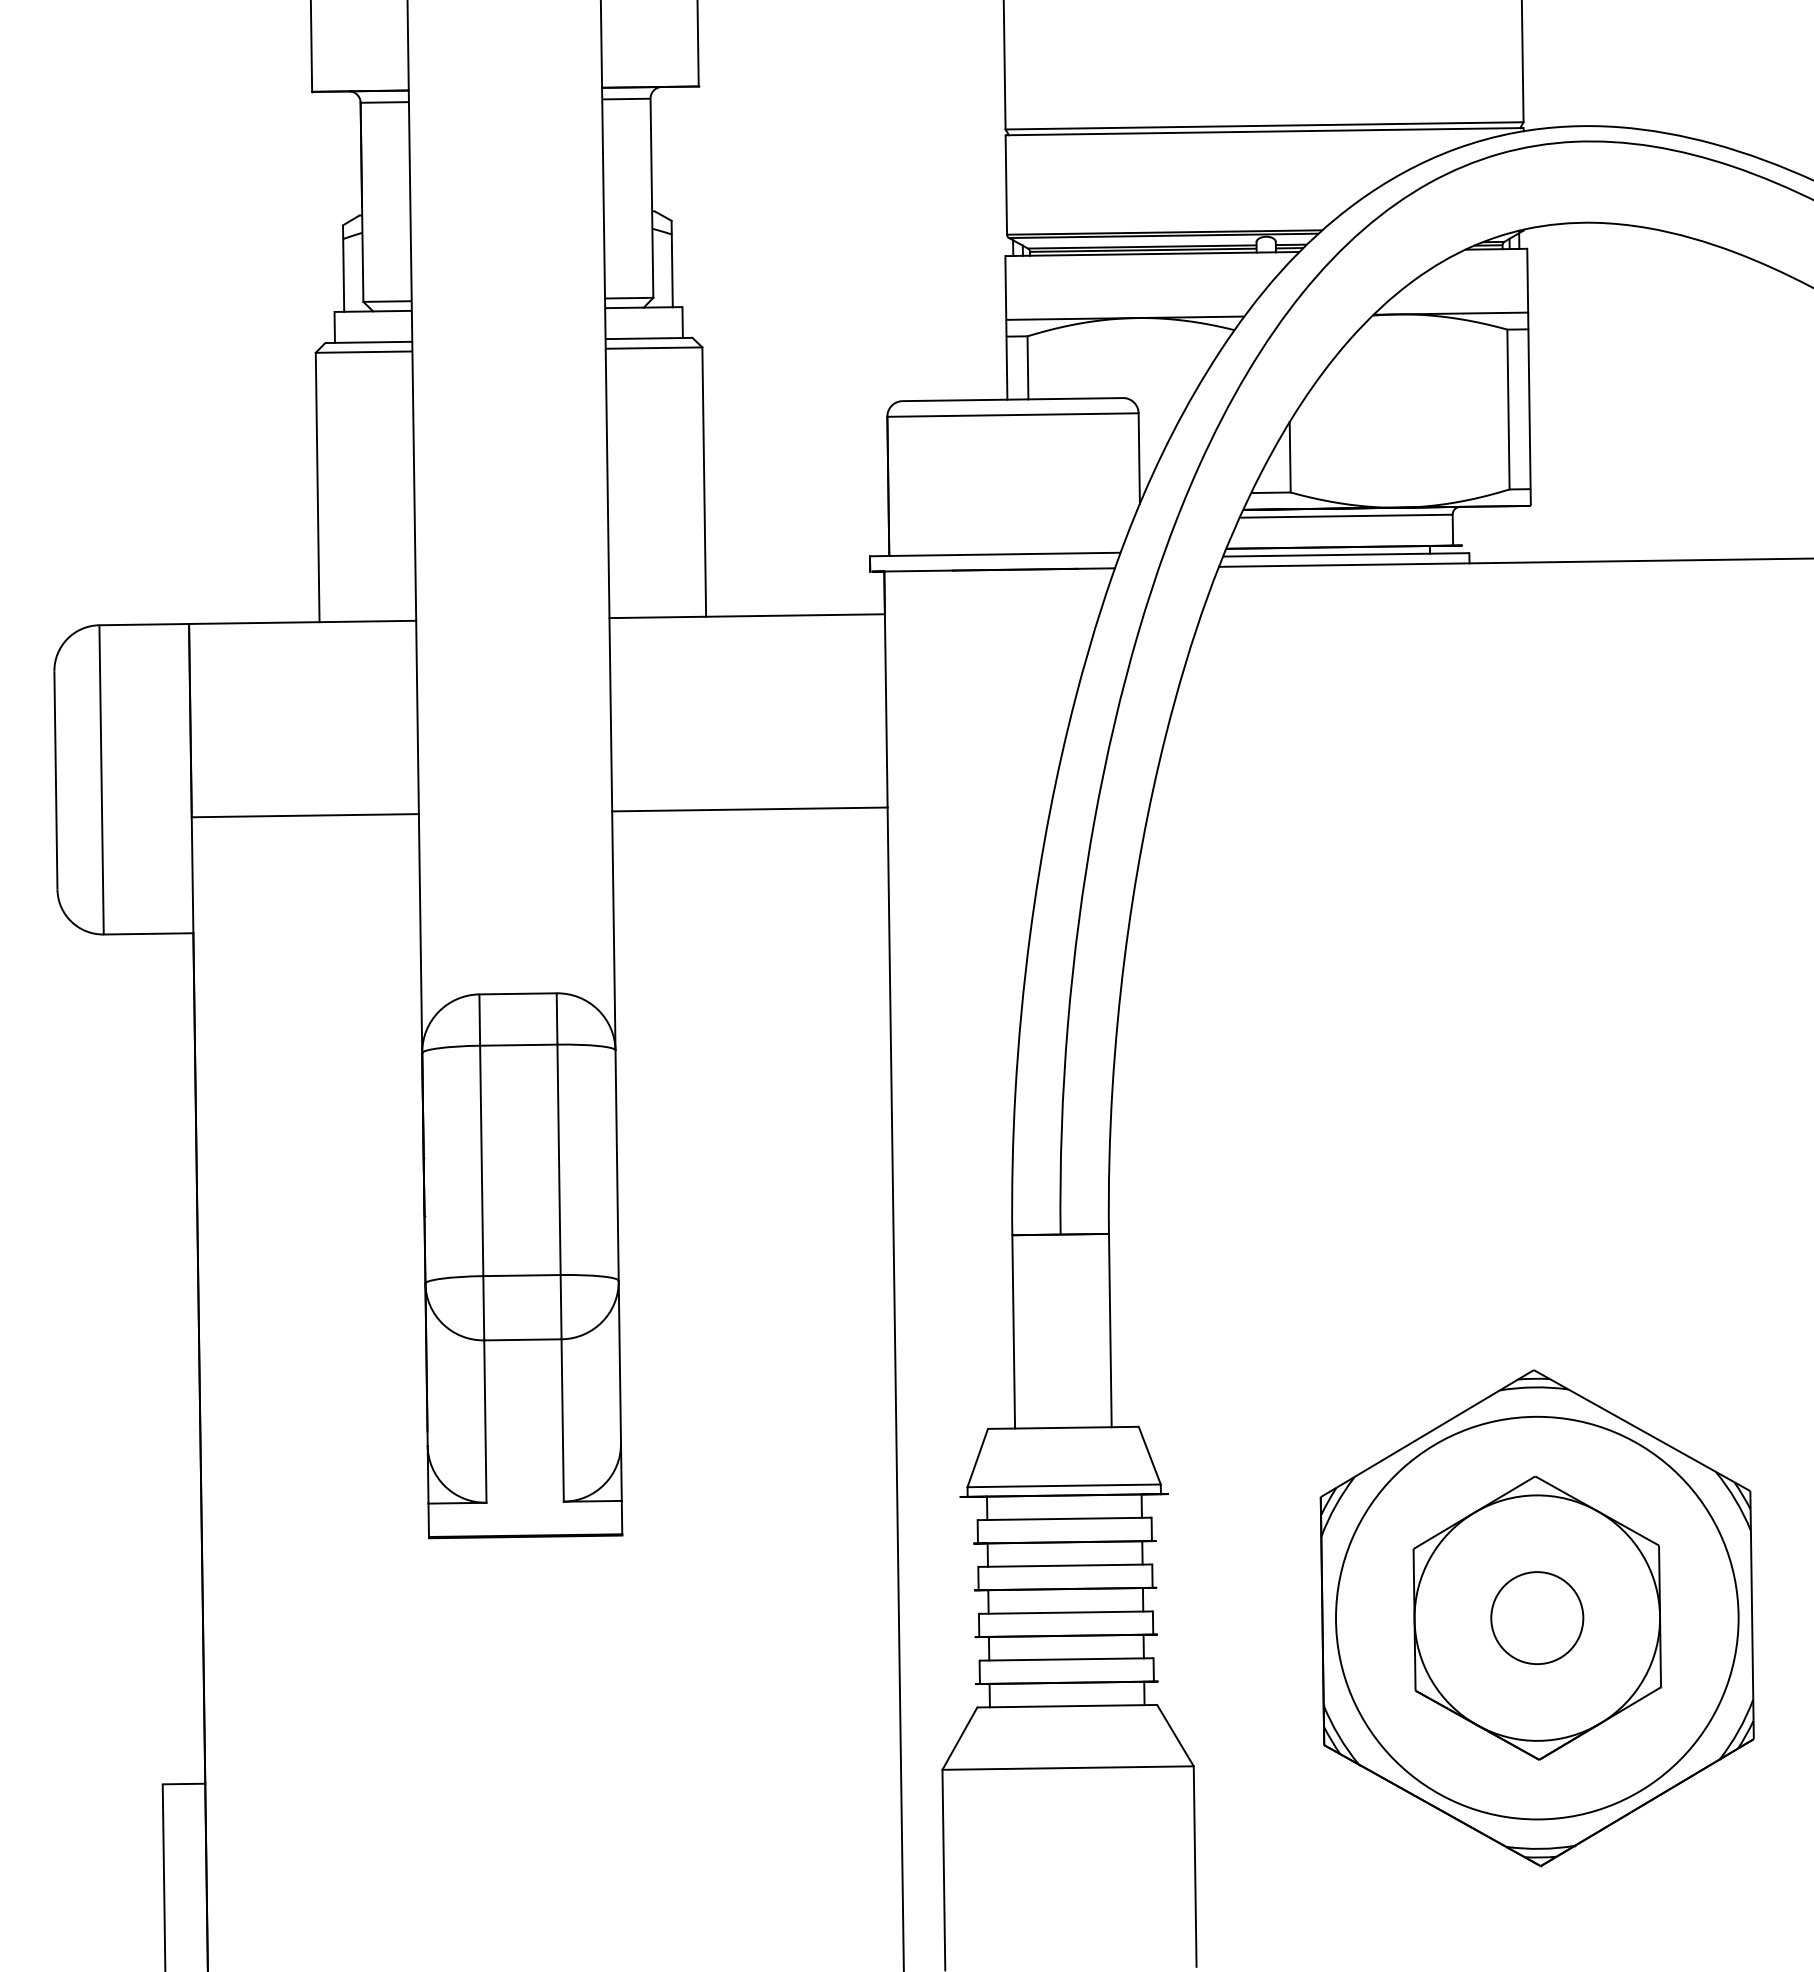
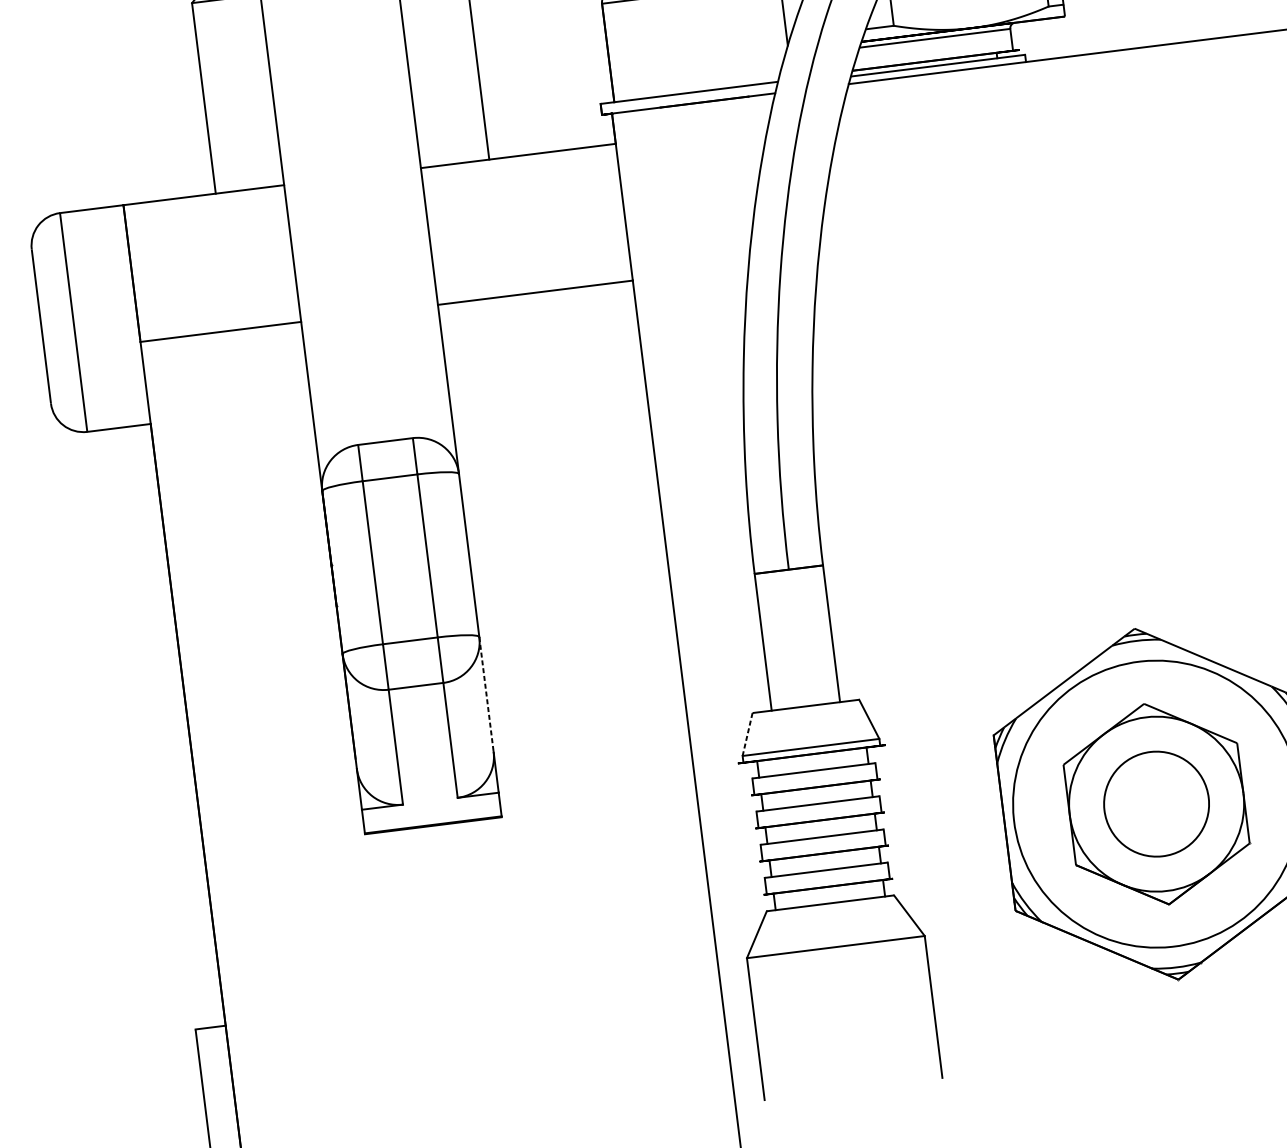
line: (619, 1362) -> (486, 694), solid -> dashed
line: (977, 1458) -> (747, 734), solid -> dashed
circle: (1537, 1618) -> (1156, 804), size x1.6

